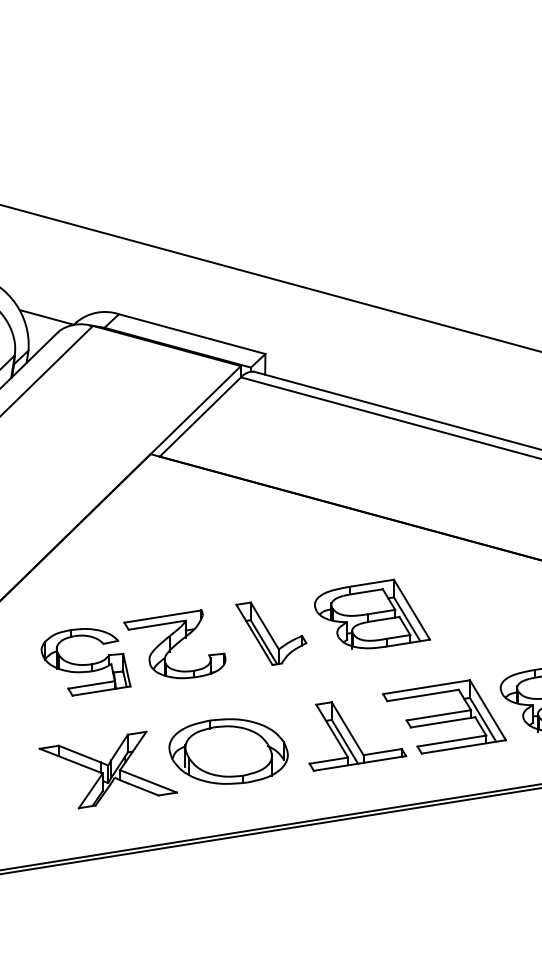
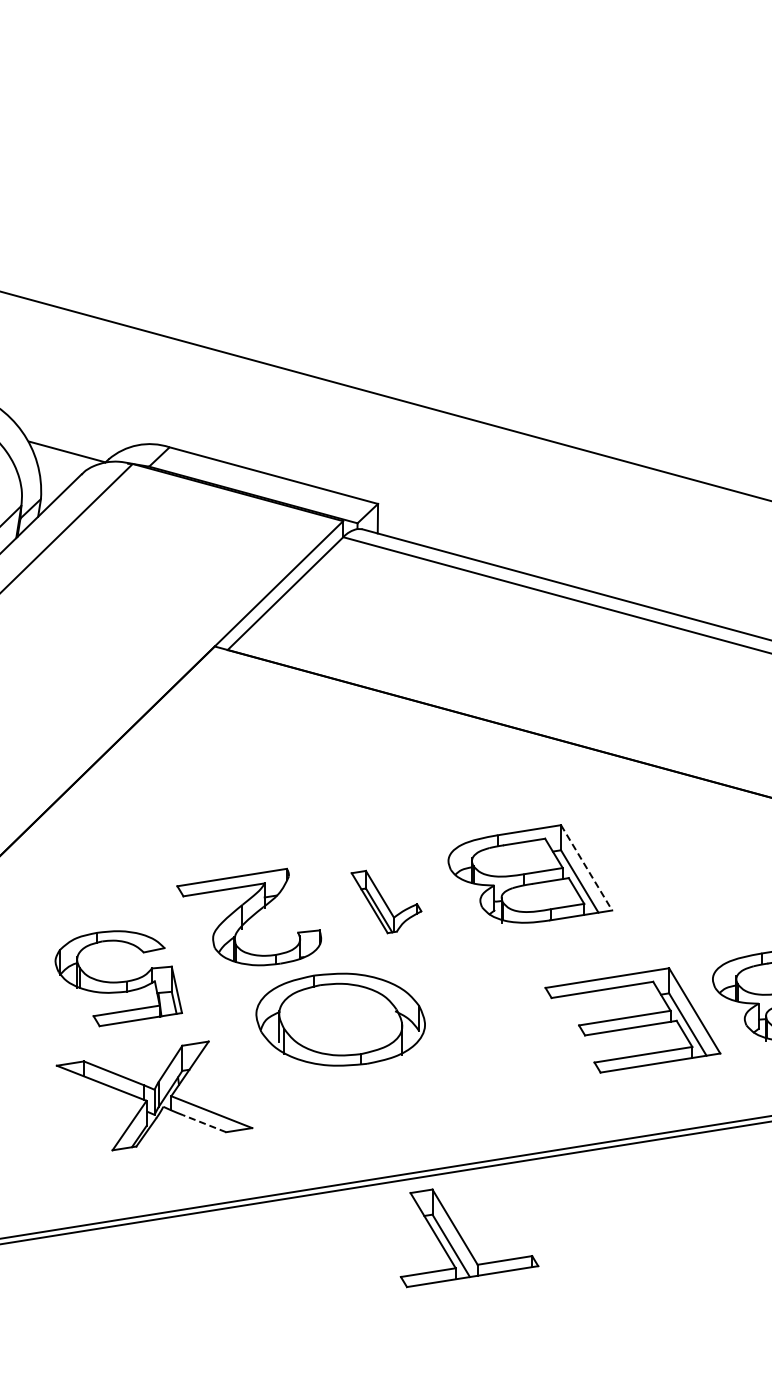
line: (411, 609) -> (586, 867), solid -> dashed
part: (271, 633) -> (386, 901), size x0.7
part: (85, 662) -> (118, 978), moved
part: (357, 736) -> (469, 1238), moved
part: (228, 751) -> (340, 1019), moved
line: (143, 789) -> (204, 1123), solid -> dashed

